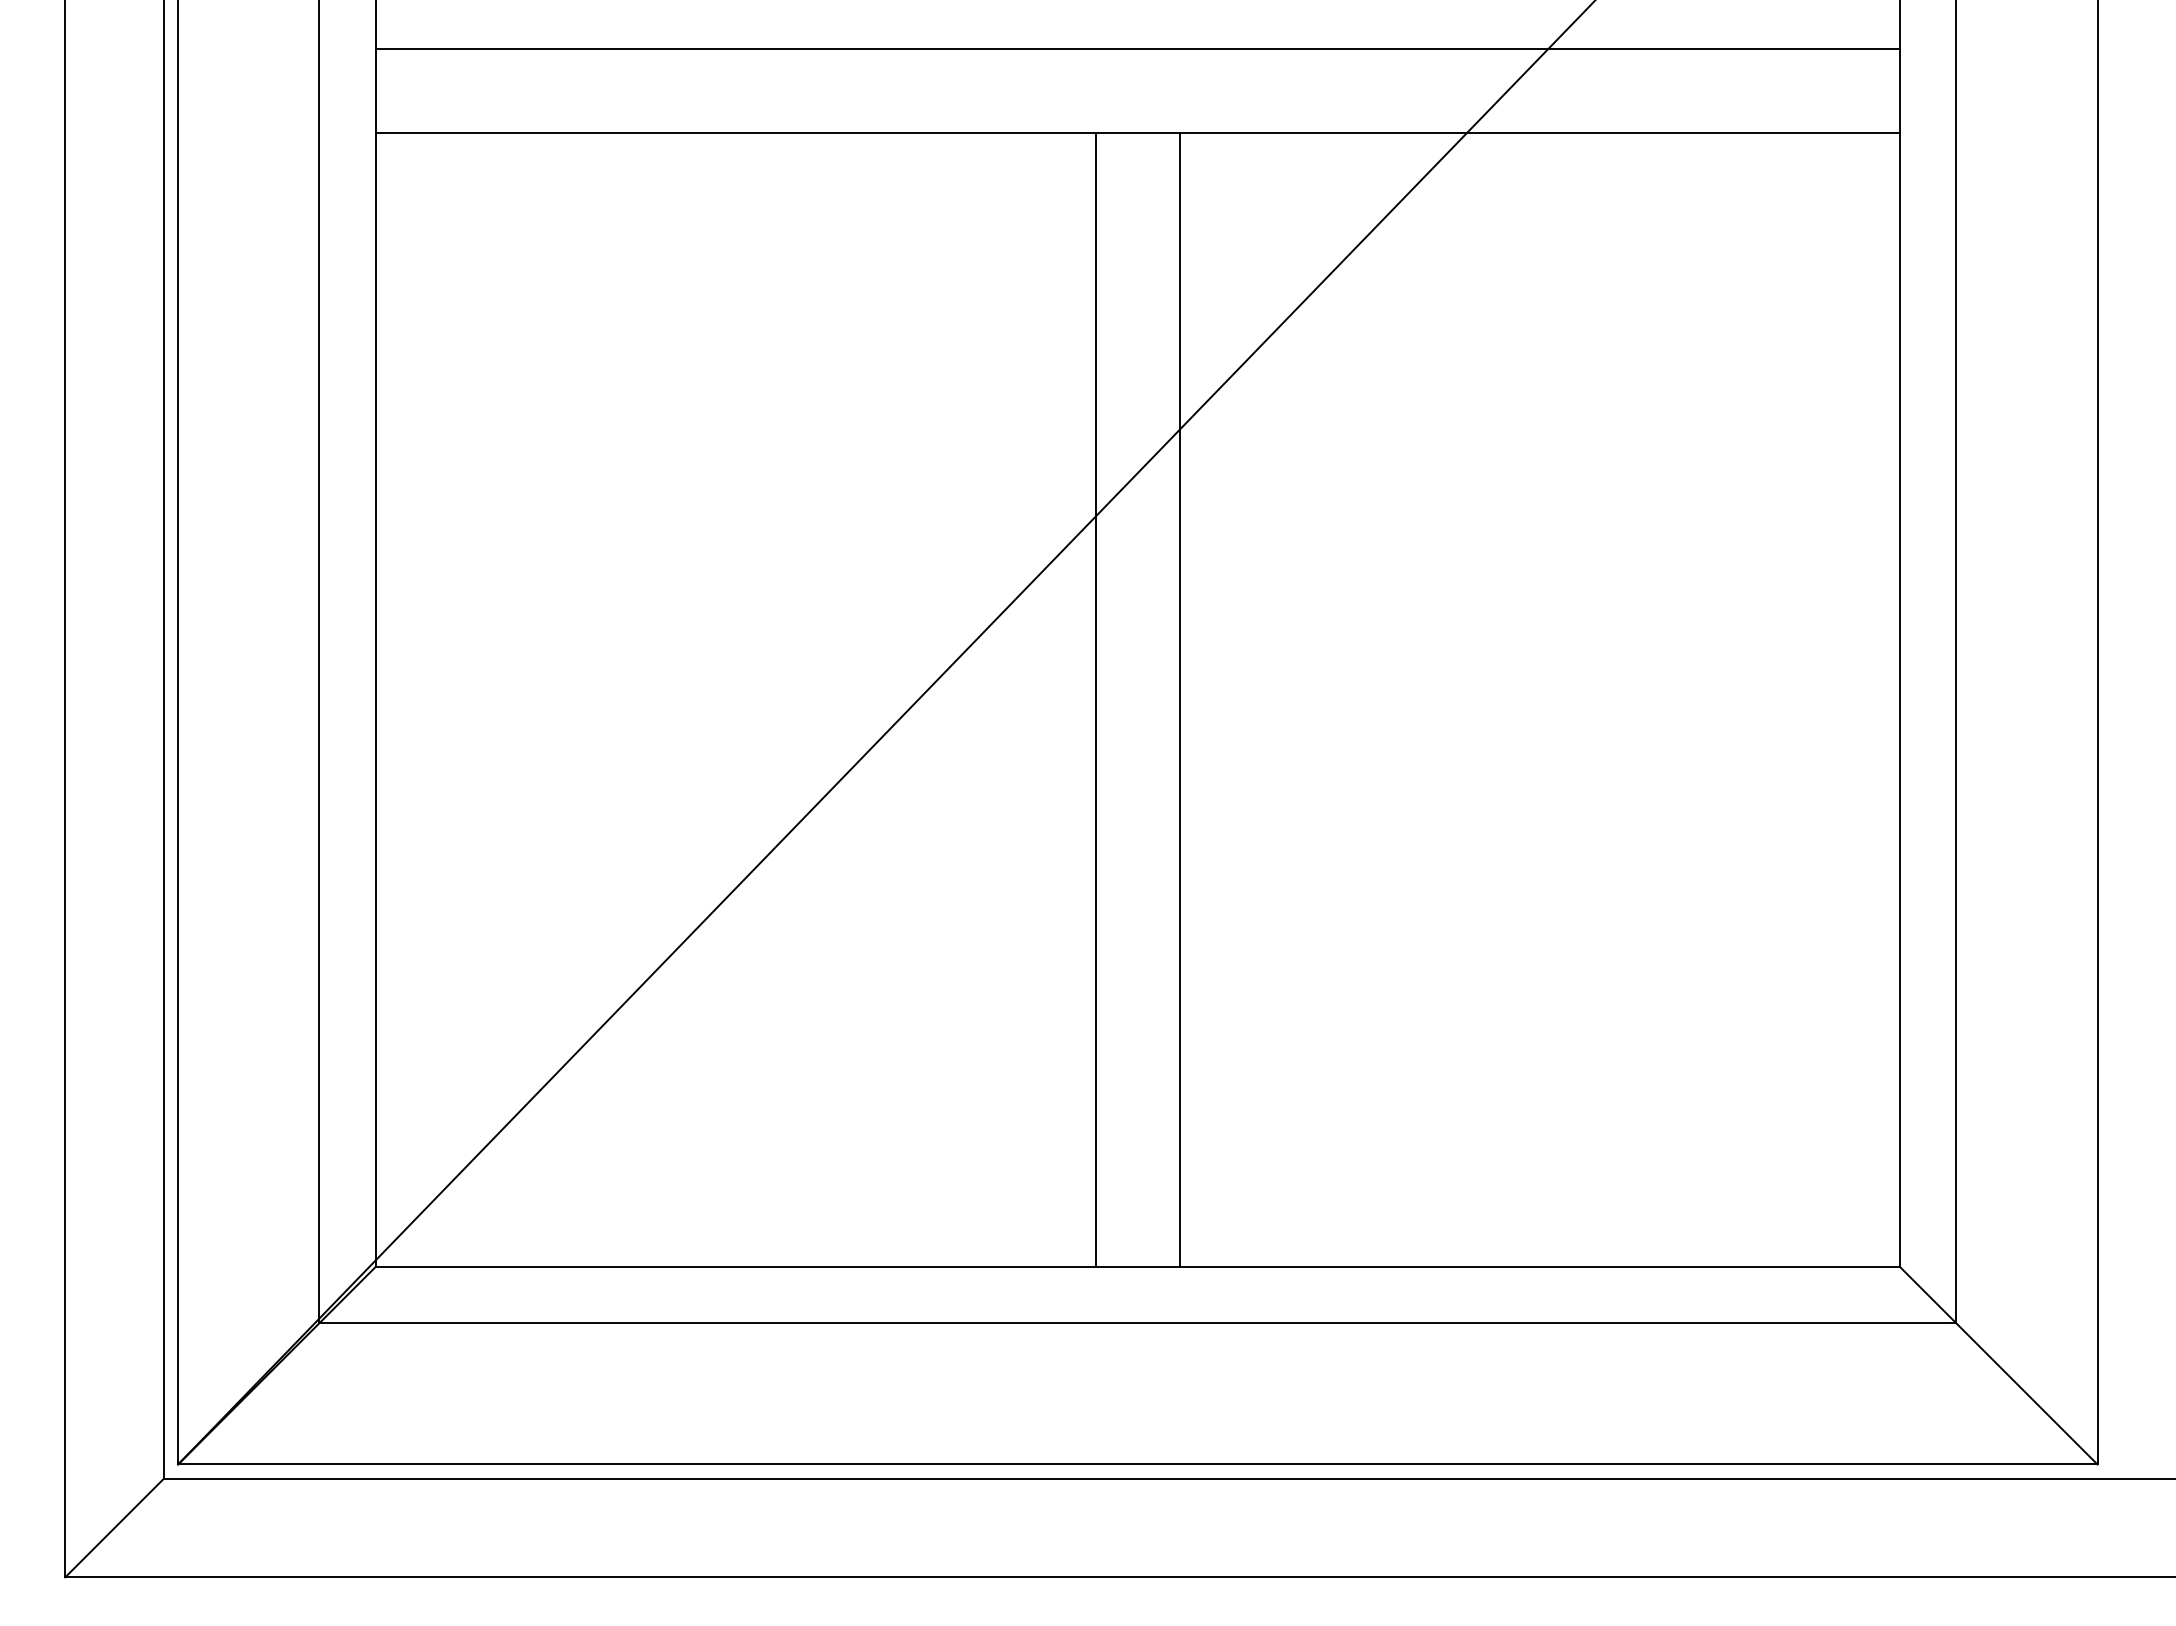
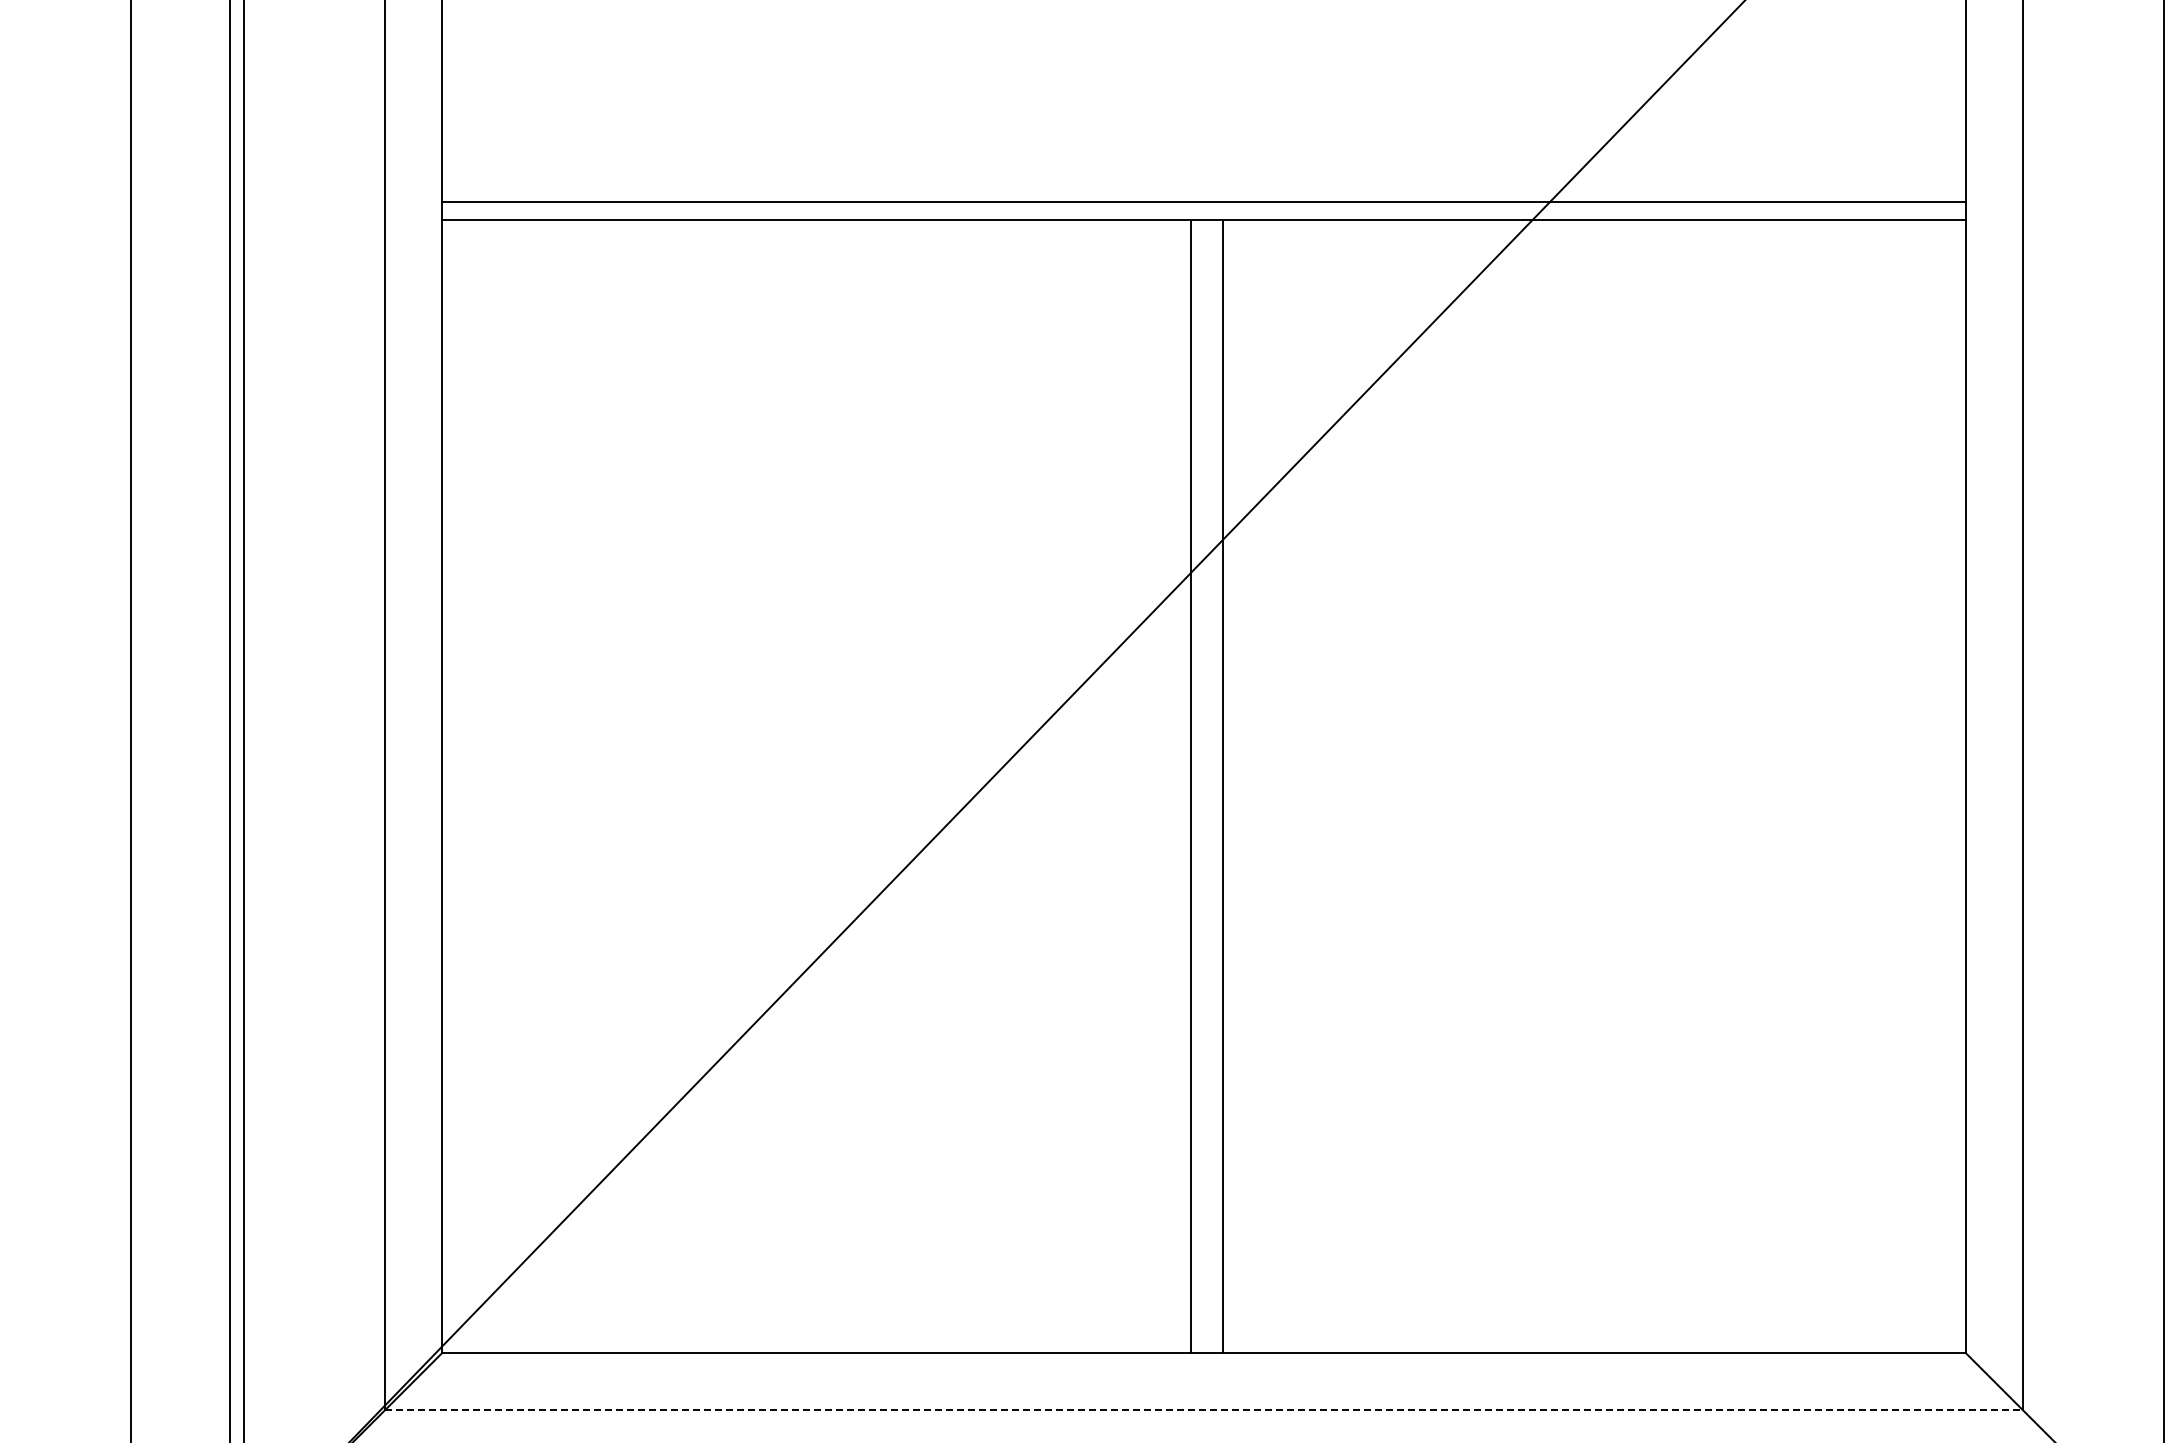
line: (1137, 48) -> (1203, 201), moved
line: (1095, 699) -> (1222, 785), moved
line: (1180, 699) -> (1191, 785), moved
line: (1137, 1323) -> (1203, 1409), solid -> dashed

